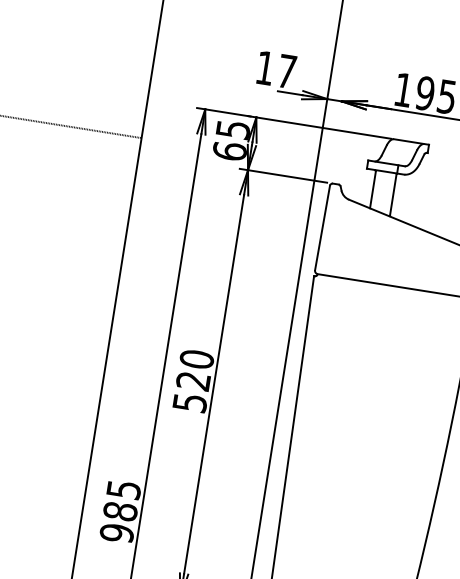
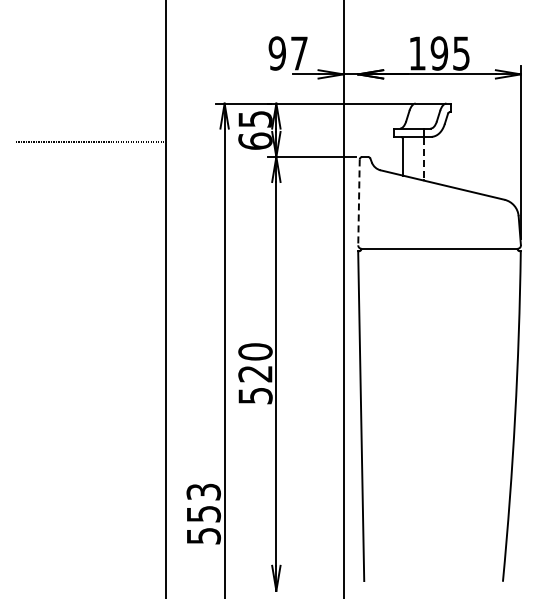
text: (264, 67) -> (276, 53), 17 -> 97
line: (392, 195) -> (423, 159), solid -> dashed
line: (323, 228) -> (359, 202), solid -> dashed
text: (120, 510) -> (203, 513), 985 -> 553

